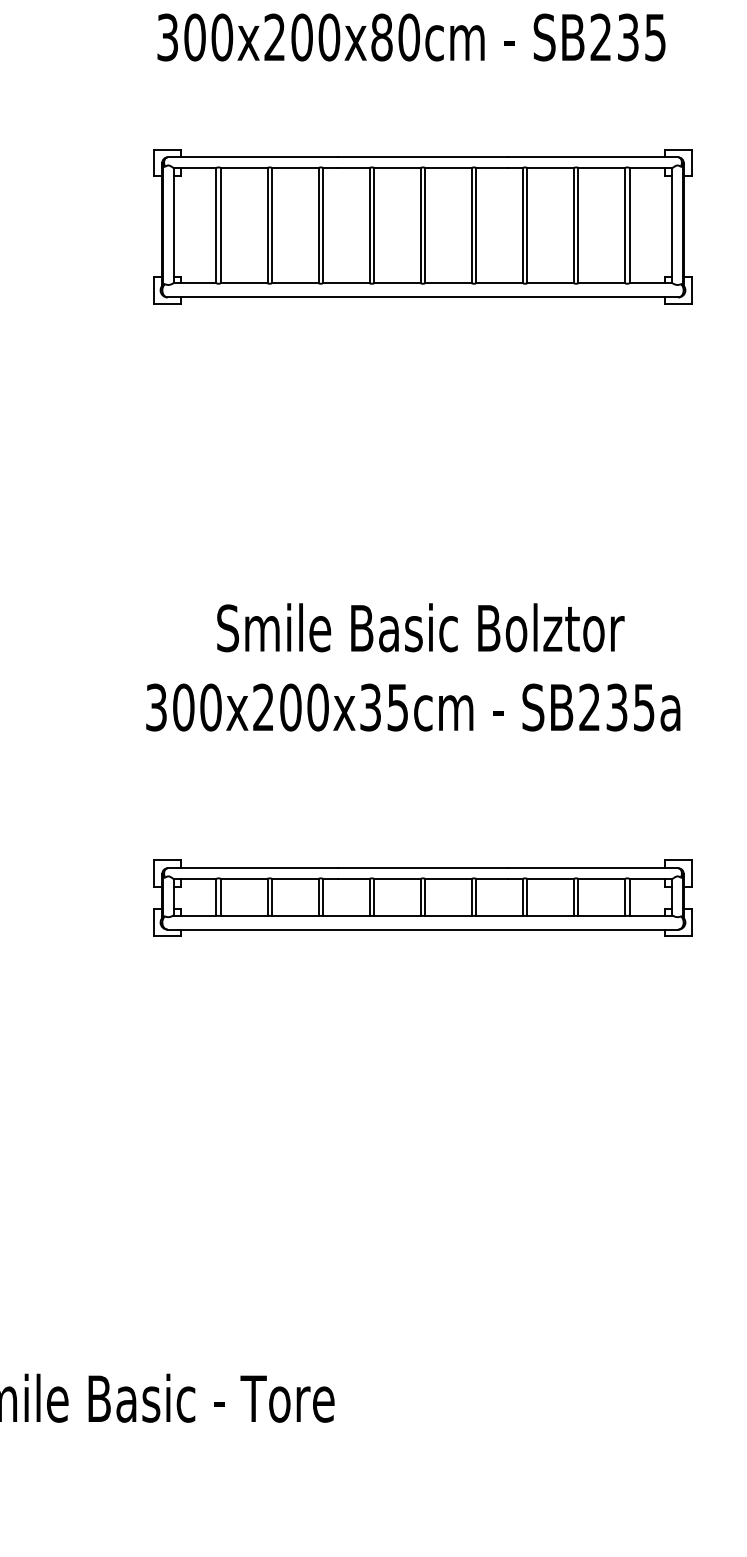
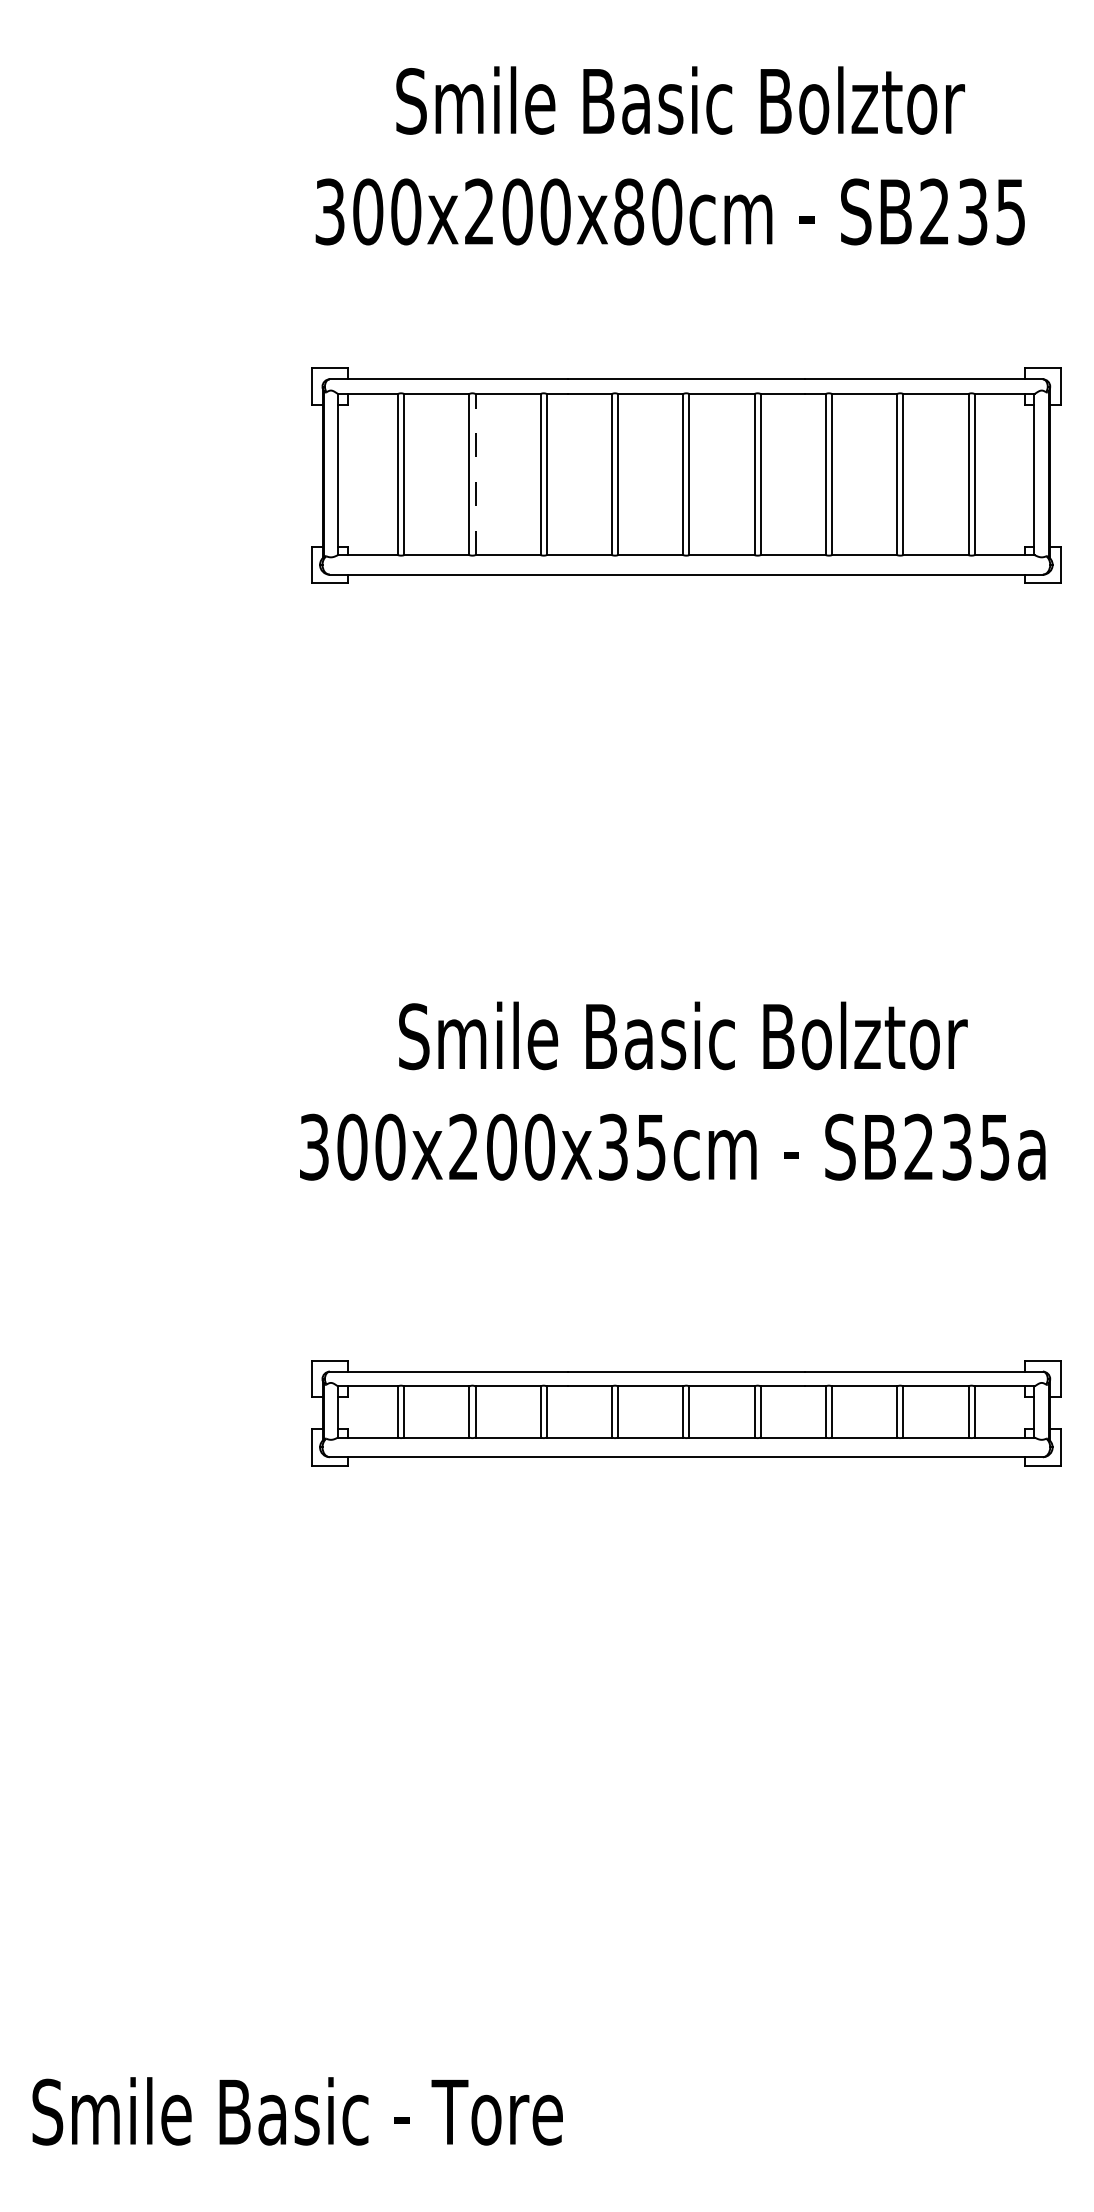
line: (271, 225) -> (475, 474), solid -> dashed

